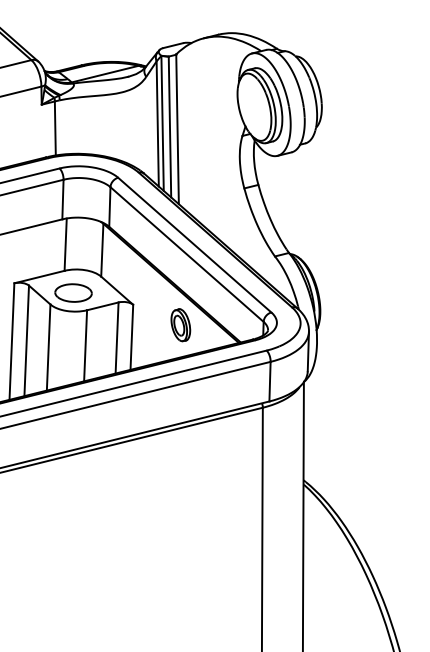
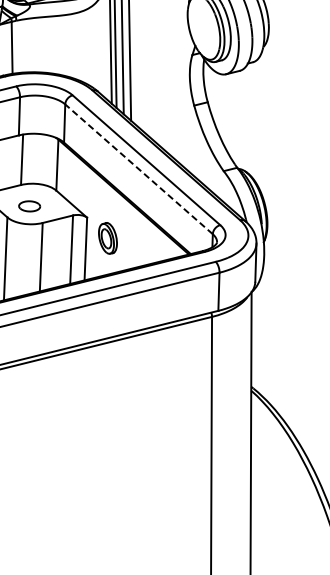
line: (187, 254) -> (139, 169), solid -> dashed
part: (73, 292) -> (29, 205), size x0.6
part: (180, 325) -> (107, 238), moved

